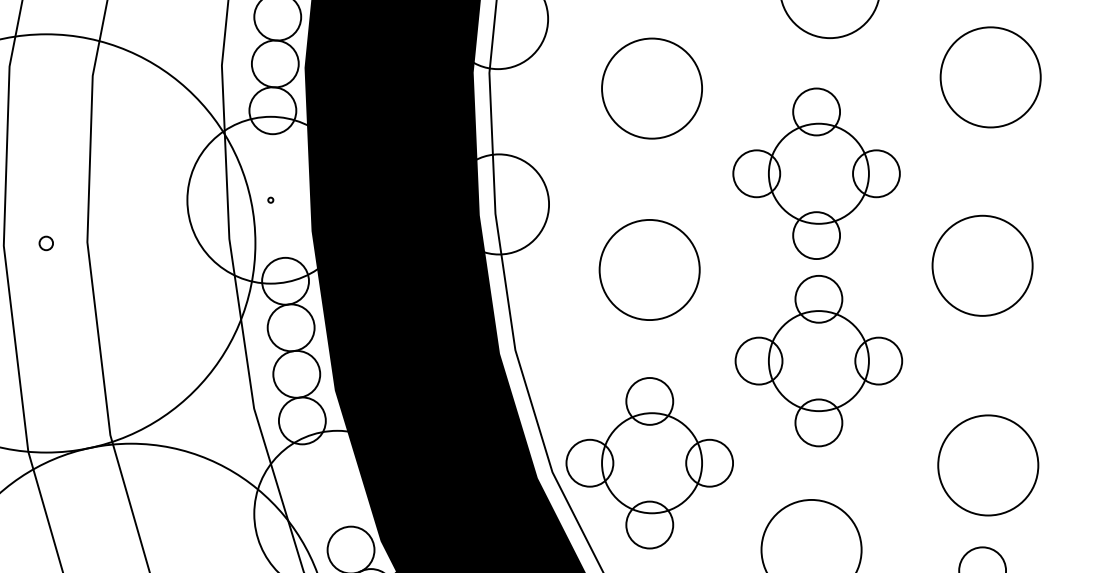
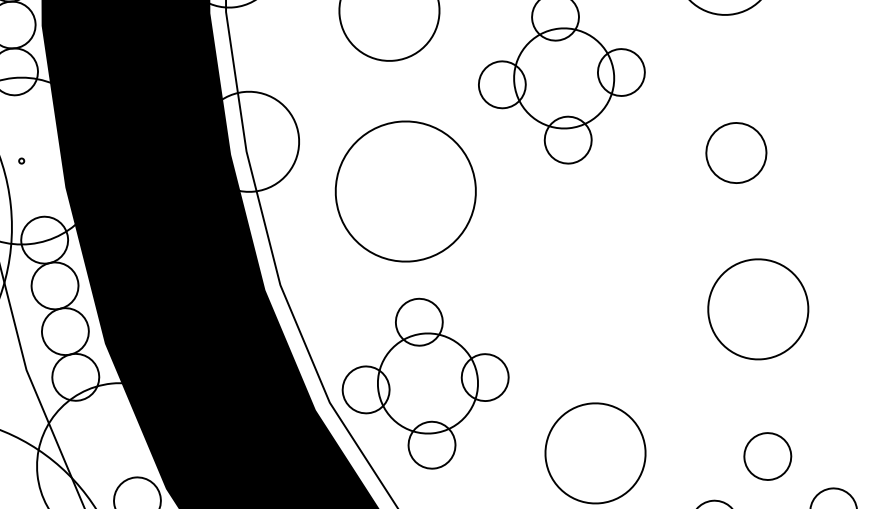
part: (982, 265) -> (736, 152), size x0.6
part: (649, 269) -> (405, 191), size x1.4
part: (818, 361) -> (583, 265), removed
part: (988, 465) -> (758, 309), moved

